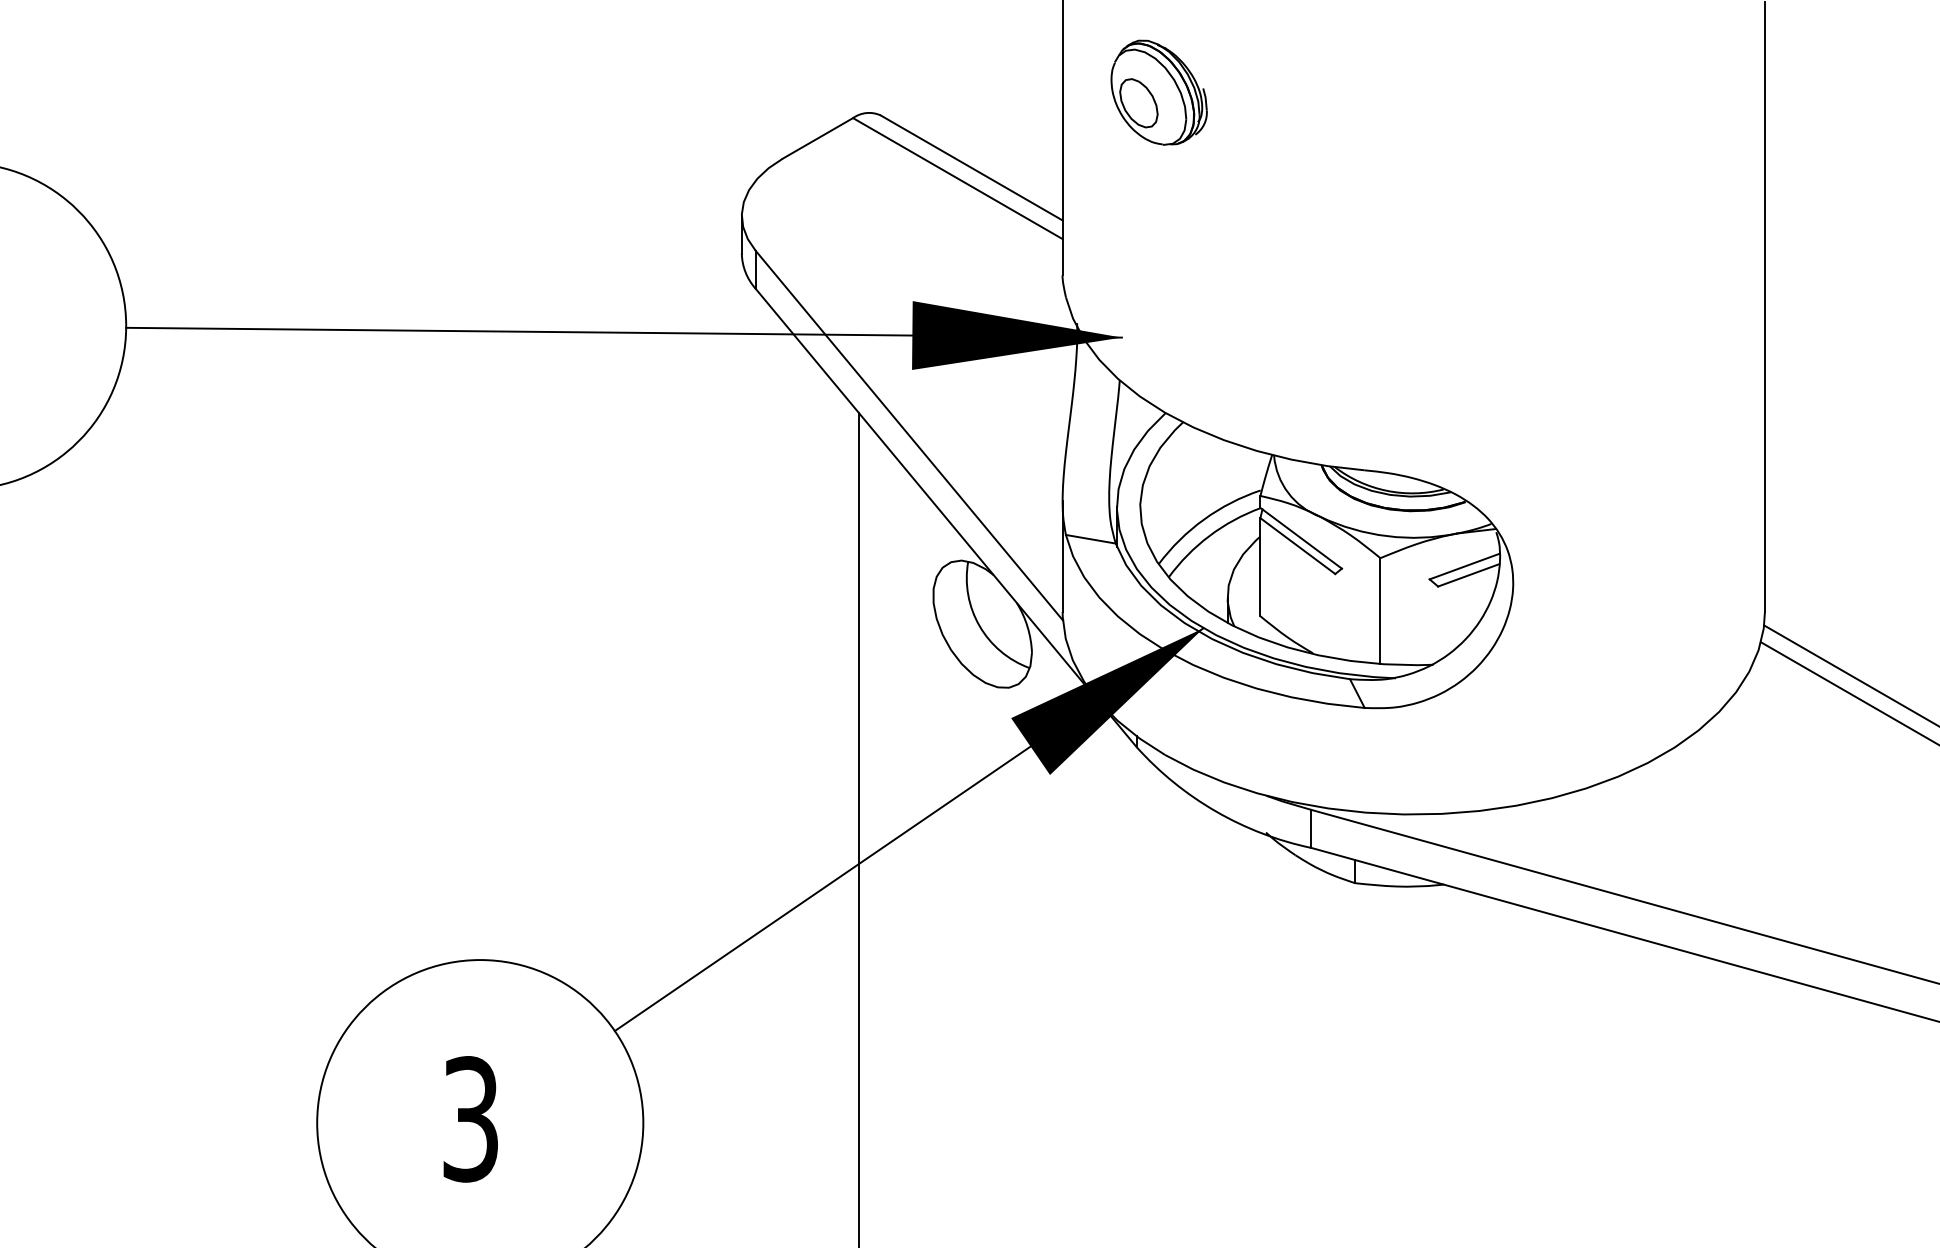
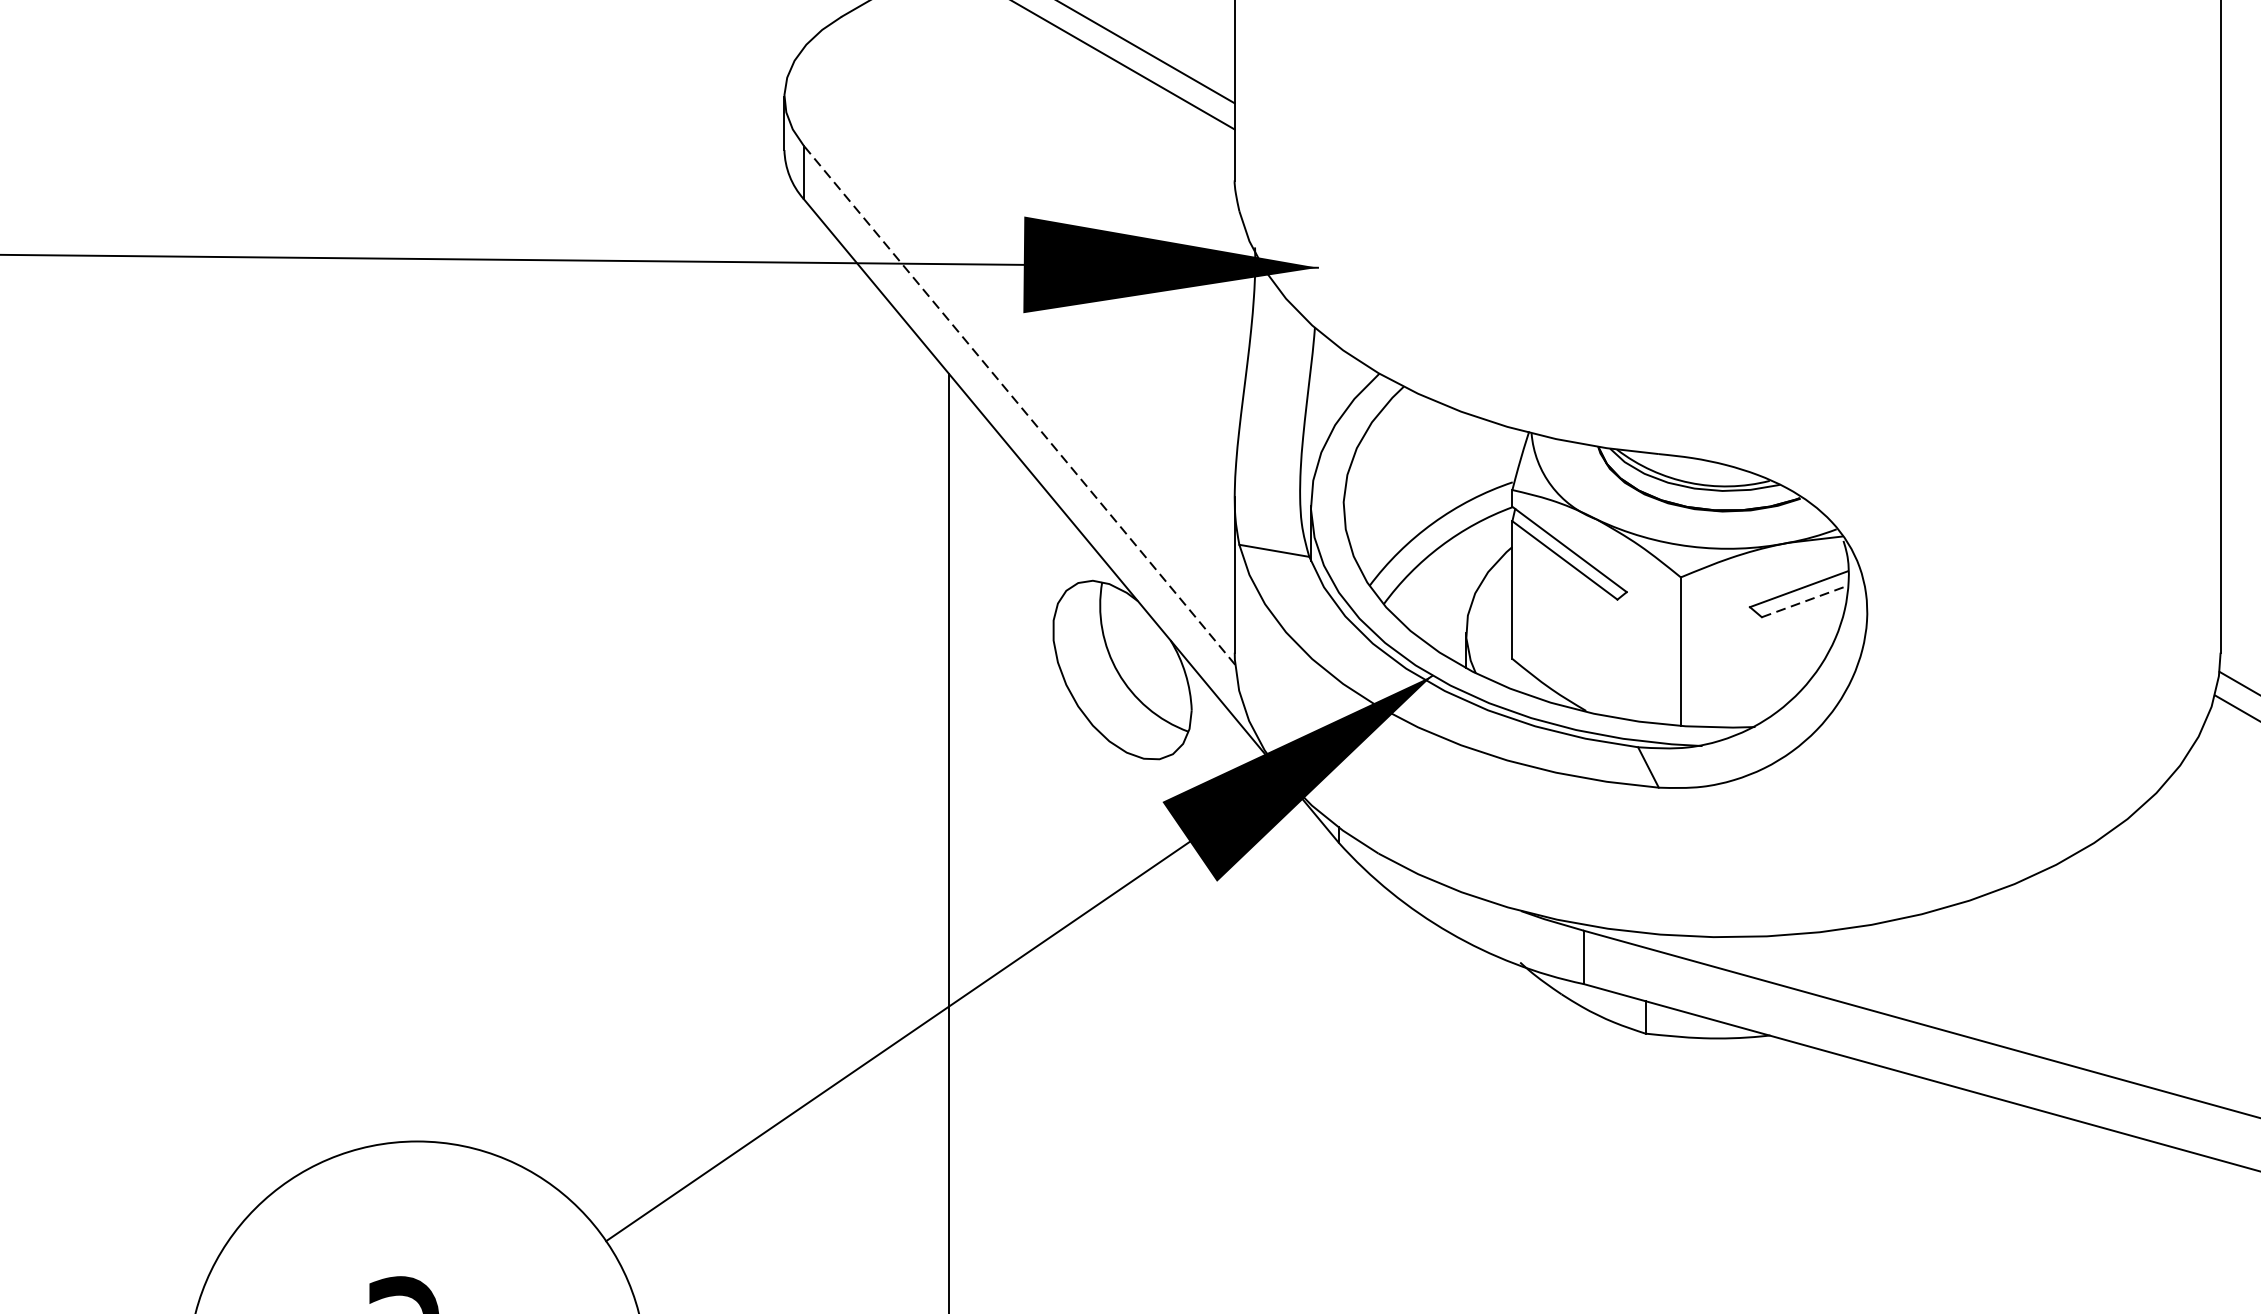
line: (908, 435) -> (1018, 405), solid -> dashed
line: (1468, 575) -> (1804, 601), solid -> dashed

